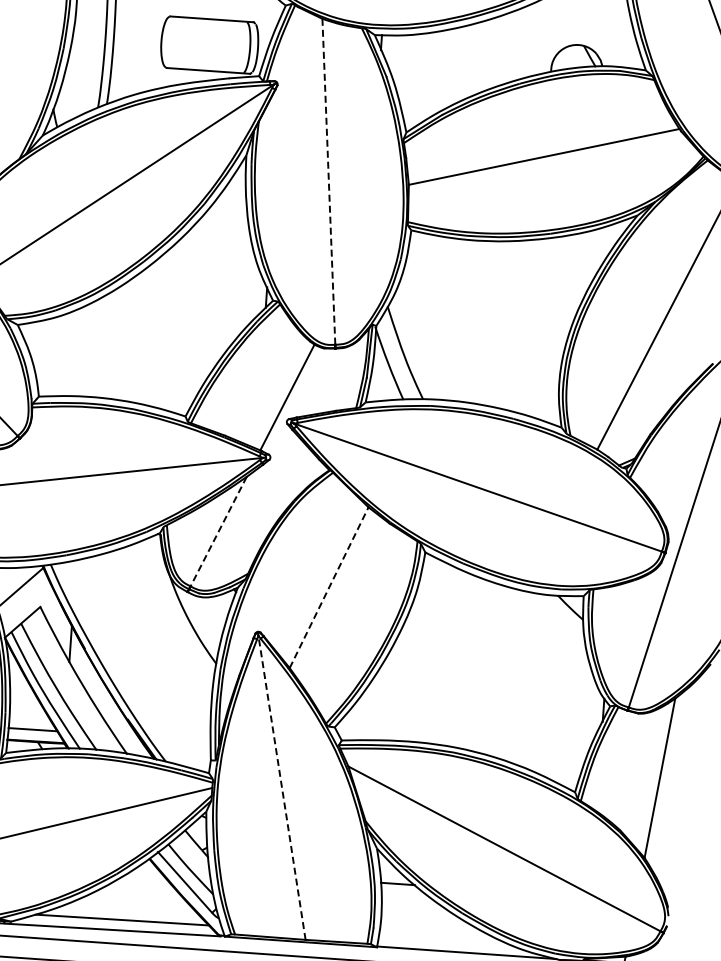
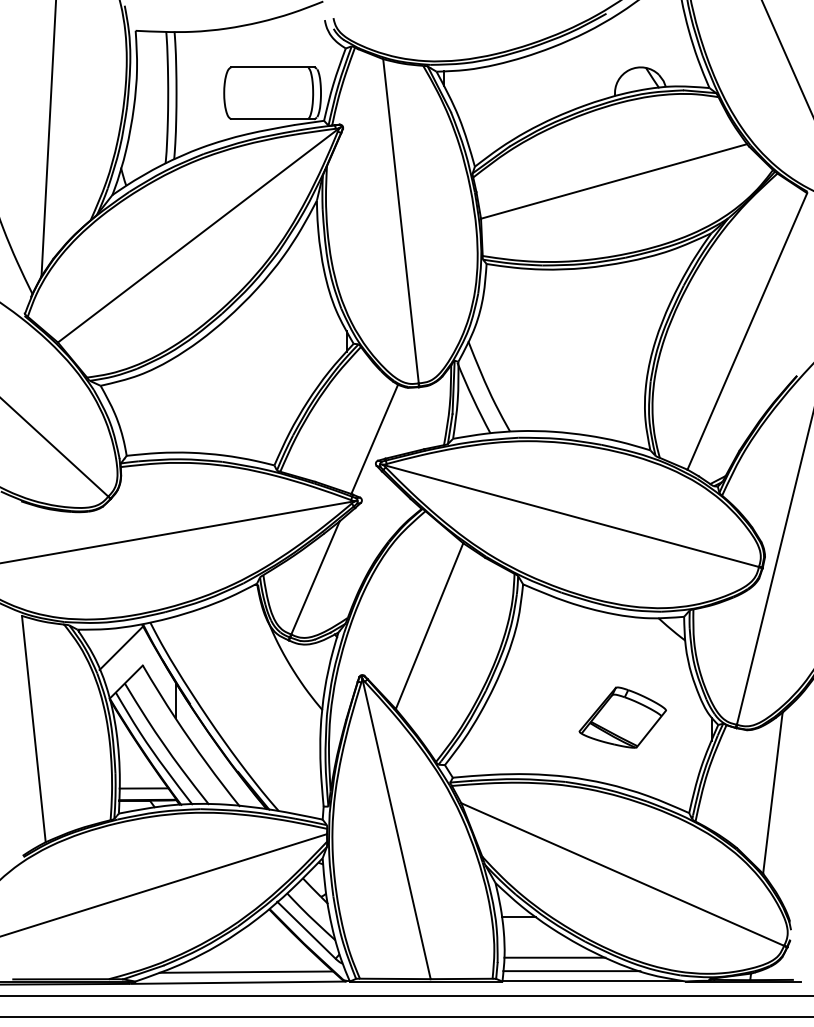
line: (329, 182) -> (401, 221), dashed -> solid
line: (218, 532) -> (315, 578), dashed -> solid
line: (329, 588) -> (429, 626), dashed -> solid
part: (515, 692) -> (622, 717), added
line: (281, 788) -> (396, 829), dashed -> solid
line: (430, 926) -> (554, 957), added
line: (446, 942) -> (571, 971), added

